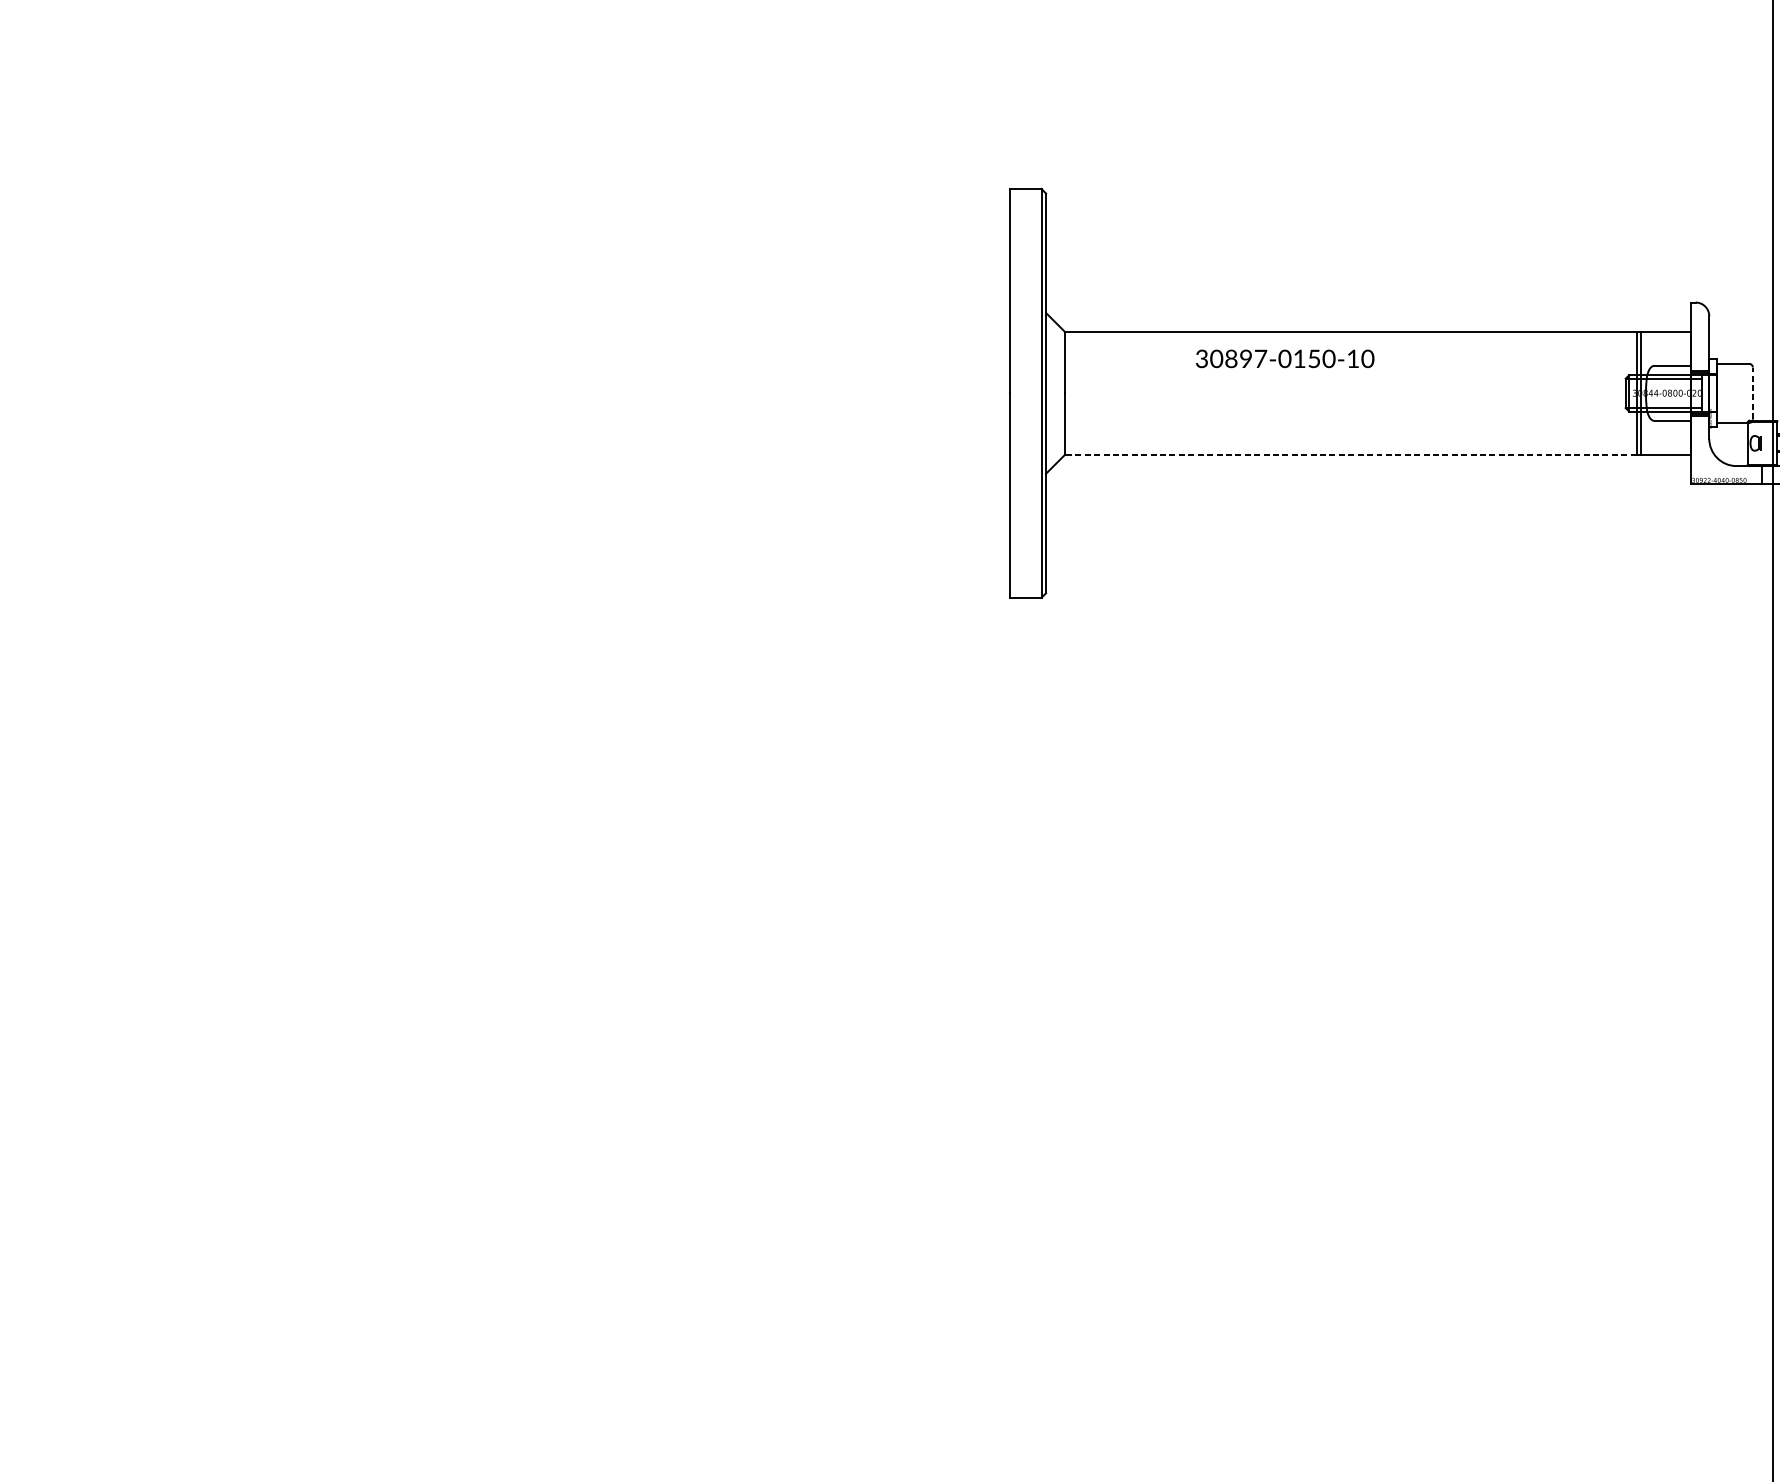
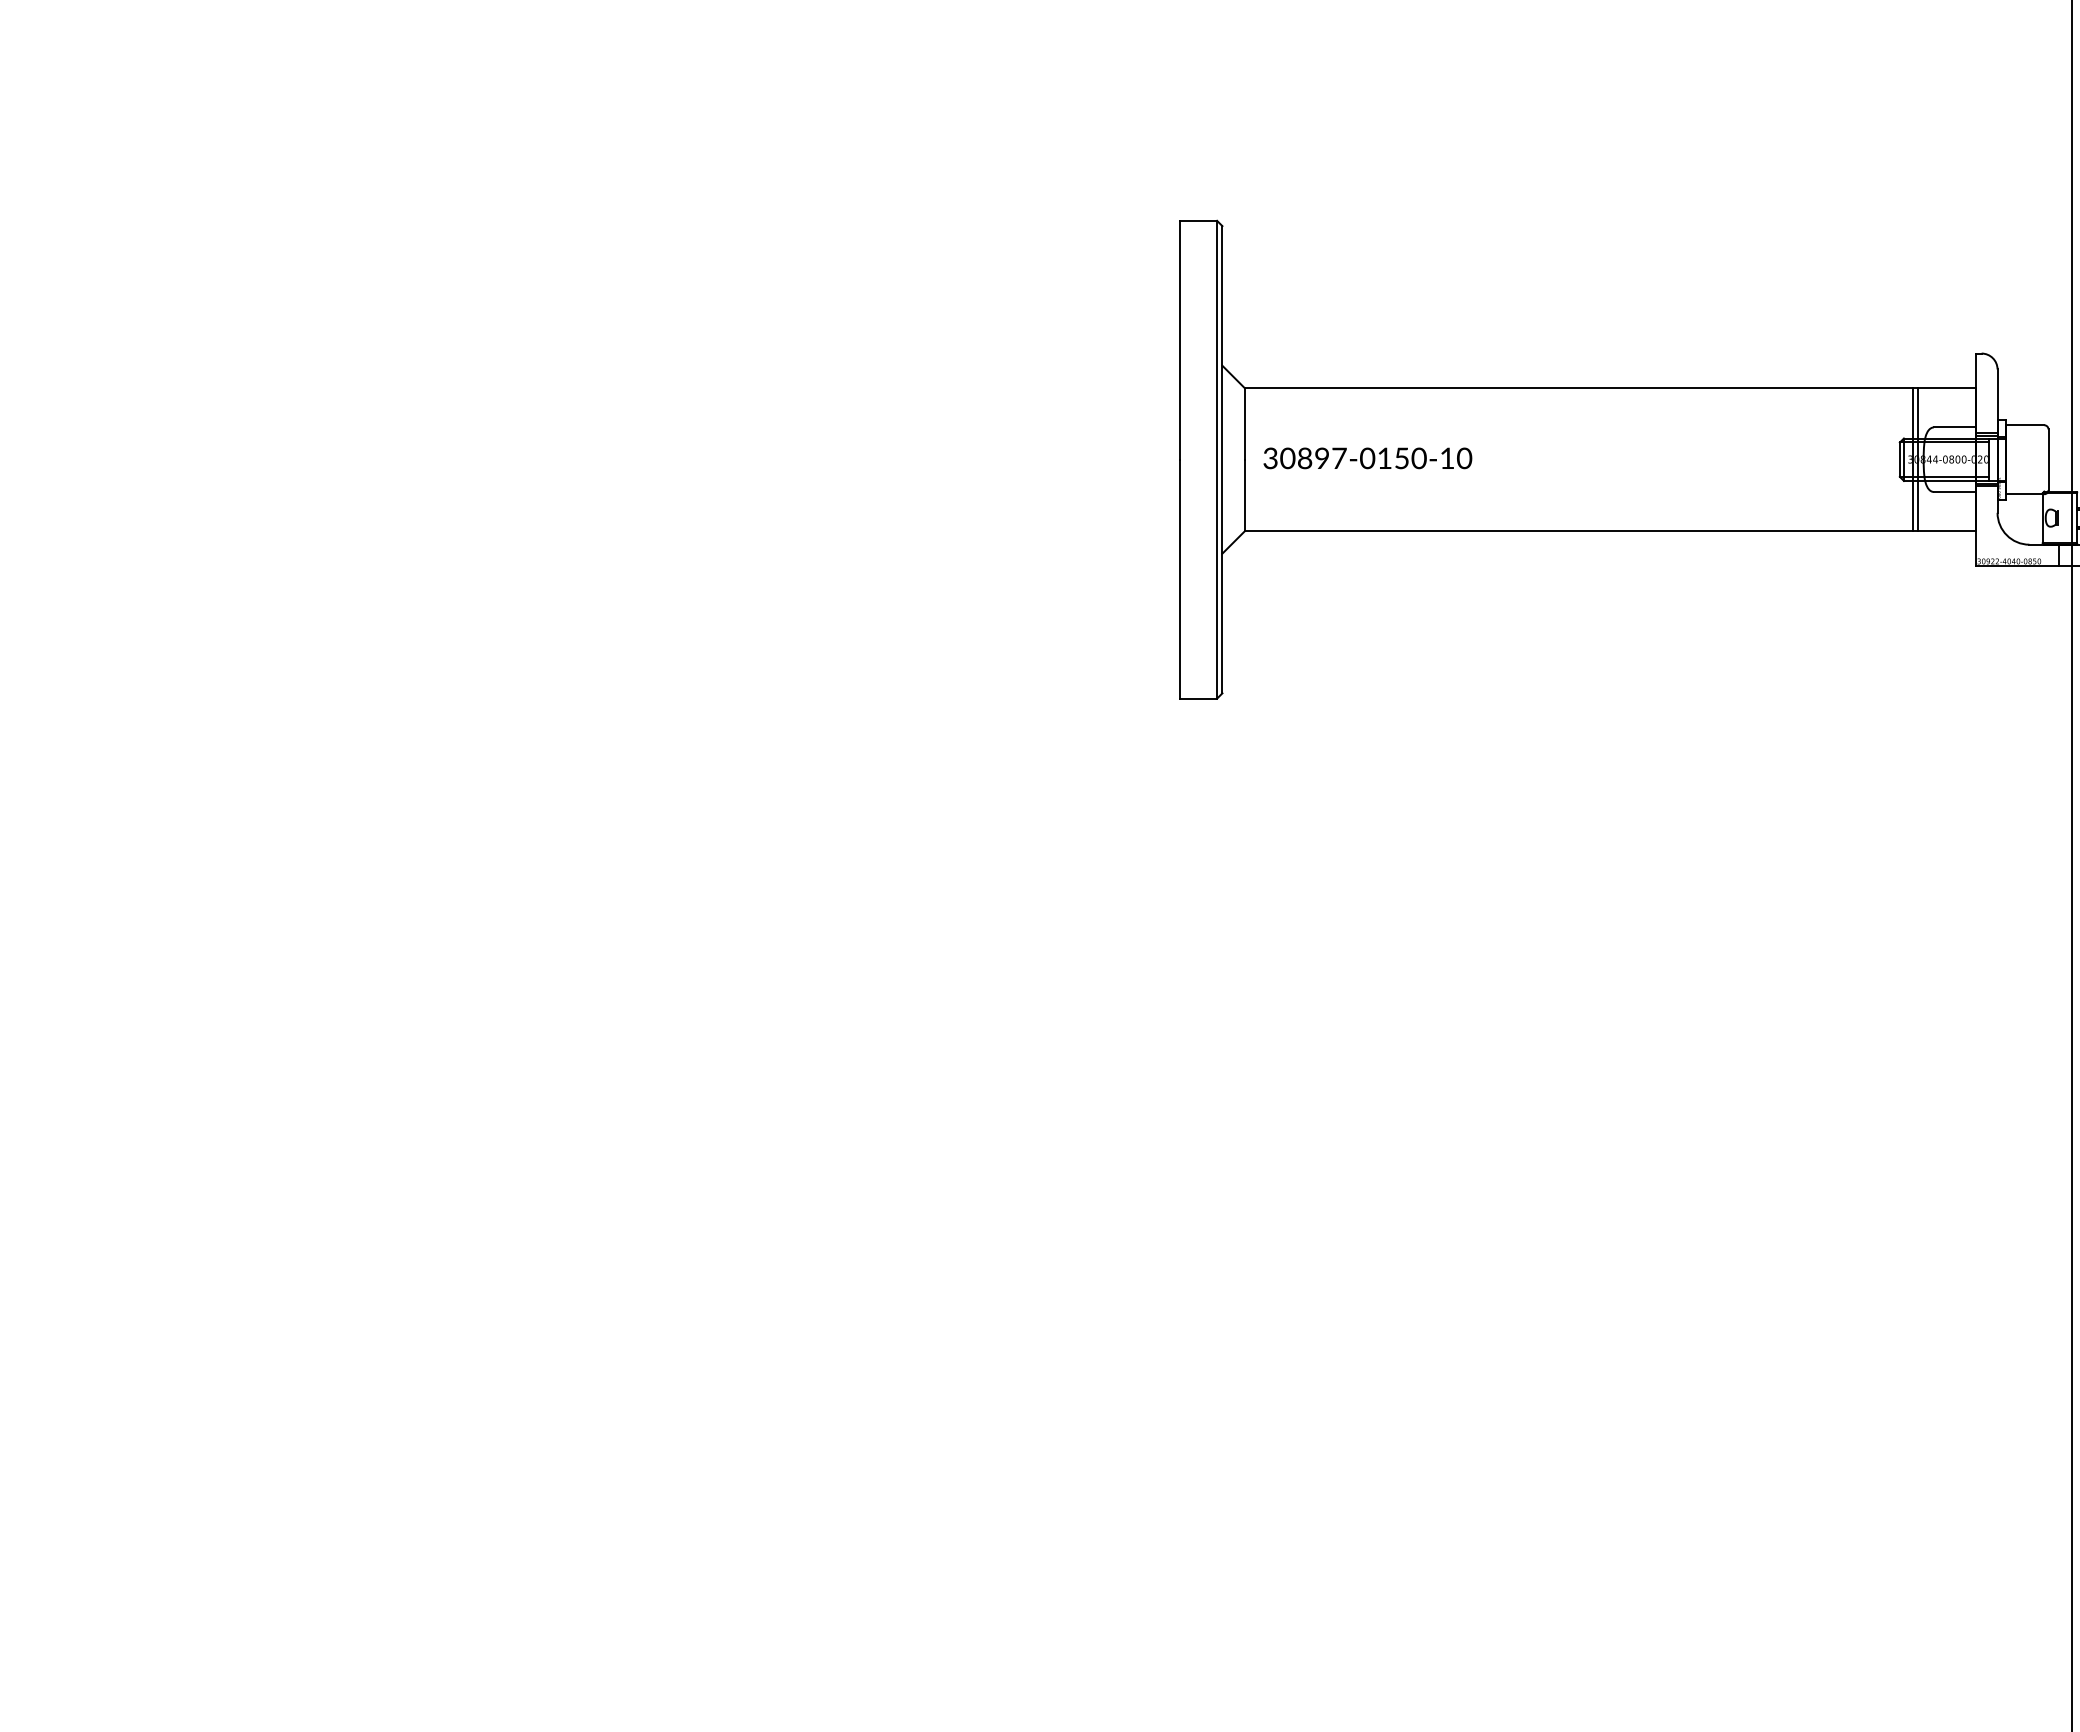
text: (1284, 358) -> (1367, 458), moved
line: (1752, 393) -> (2048, 459), dashed -> solid
line: (1350, 454) -> (1578, 531), dashed -> solid

